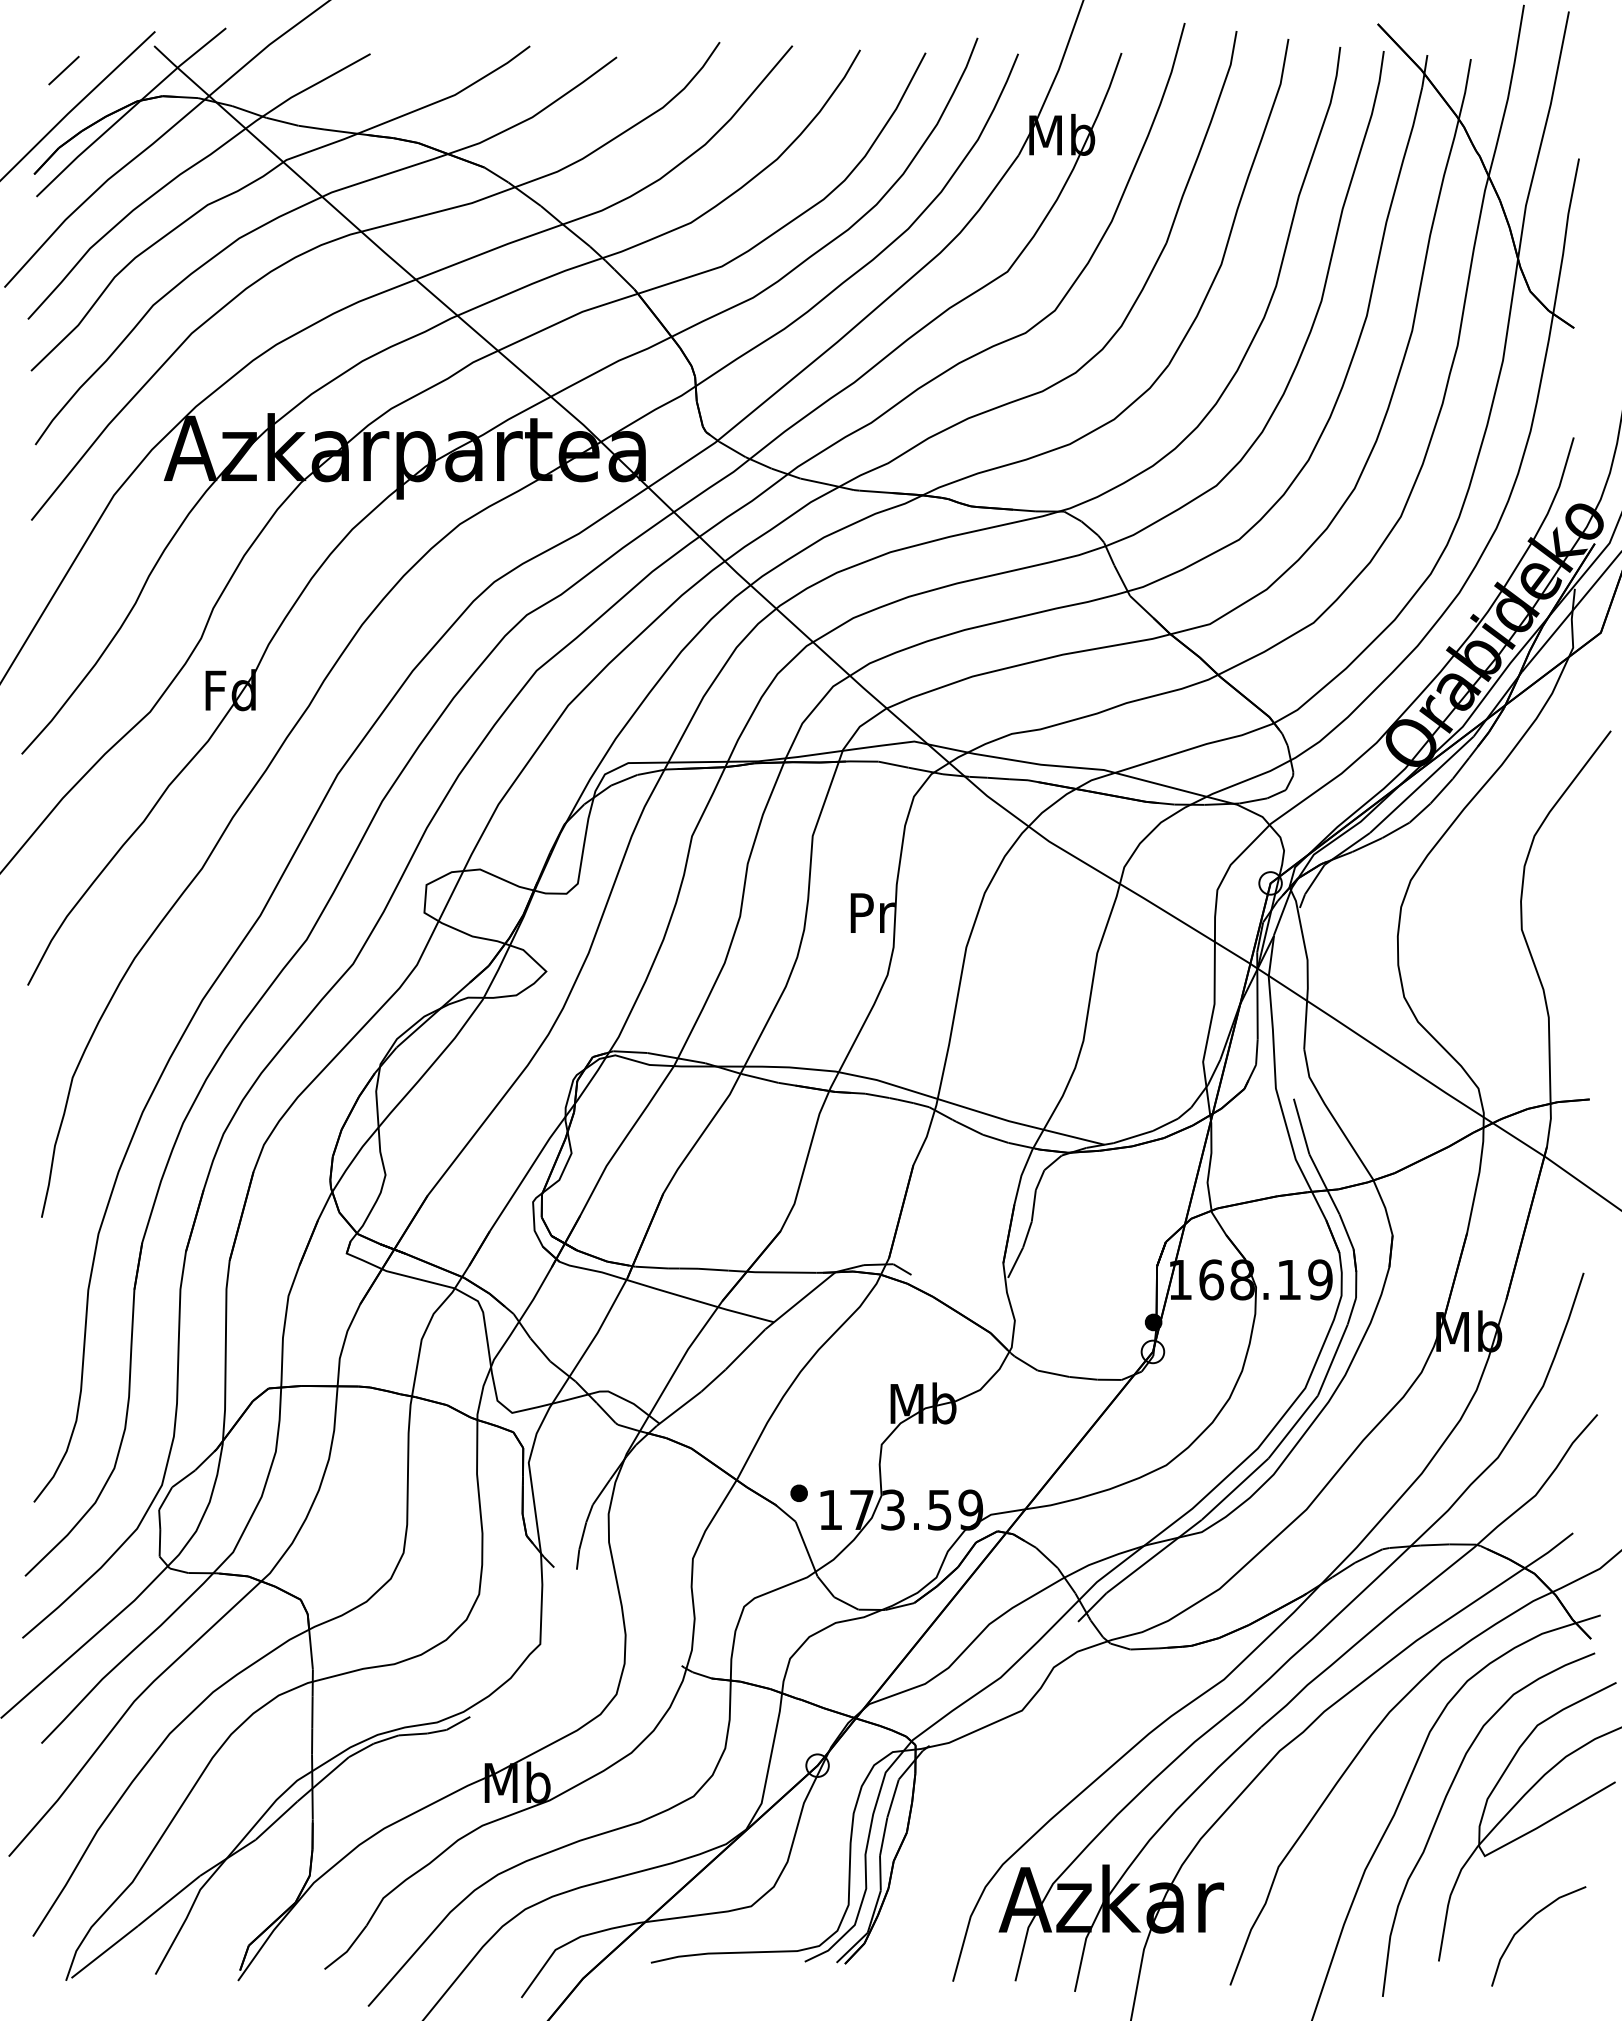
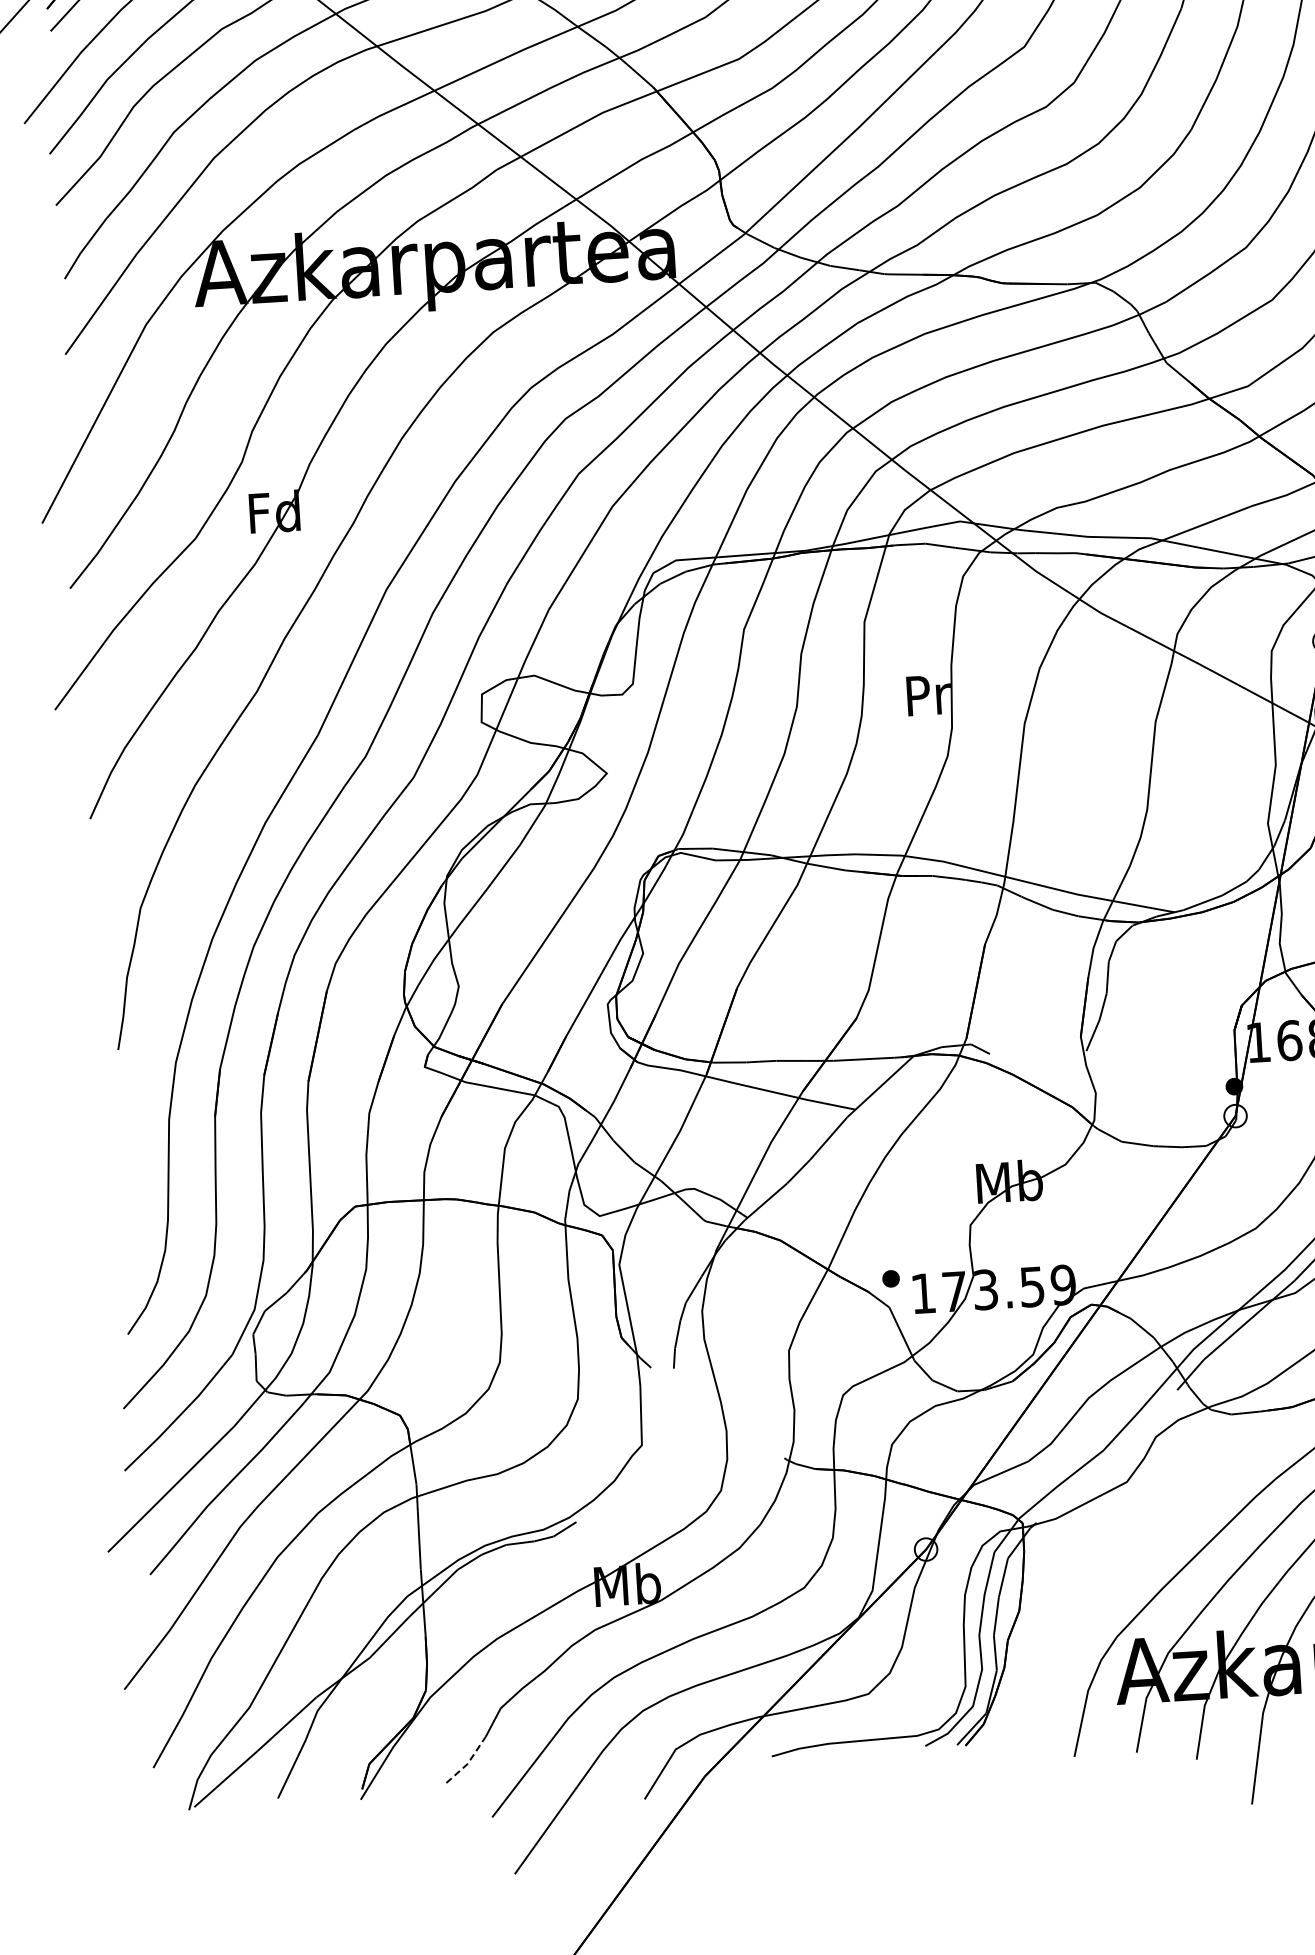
line: (348, 1950) -> (469, 1762), solid -> dashed

